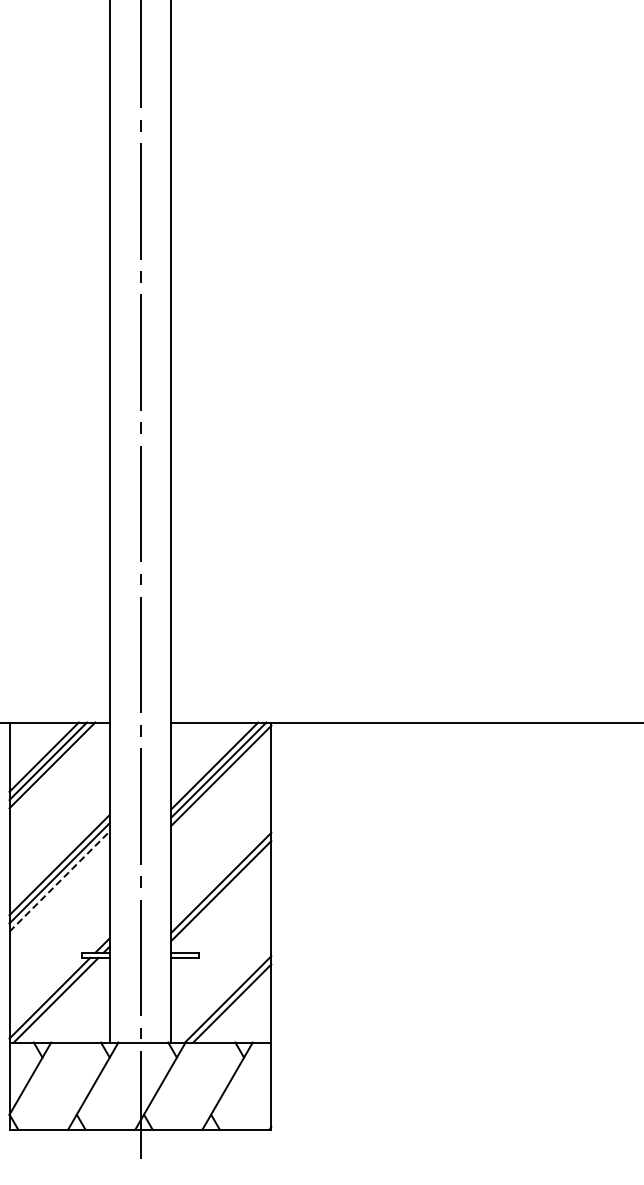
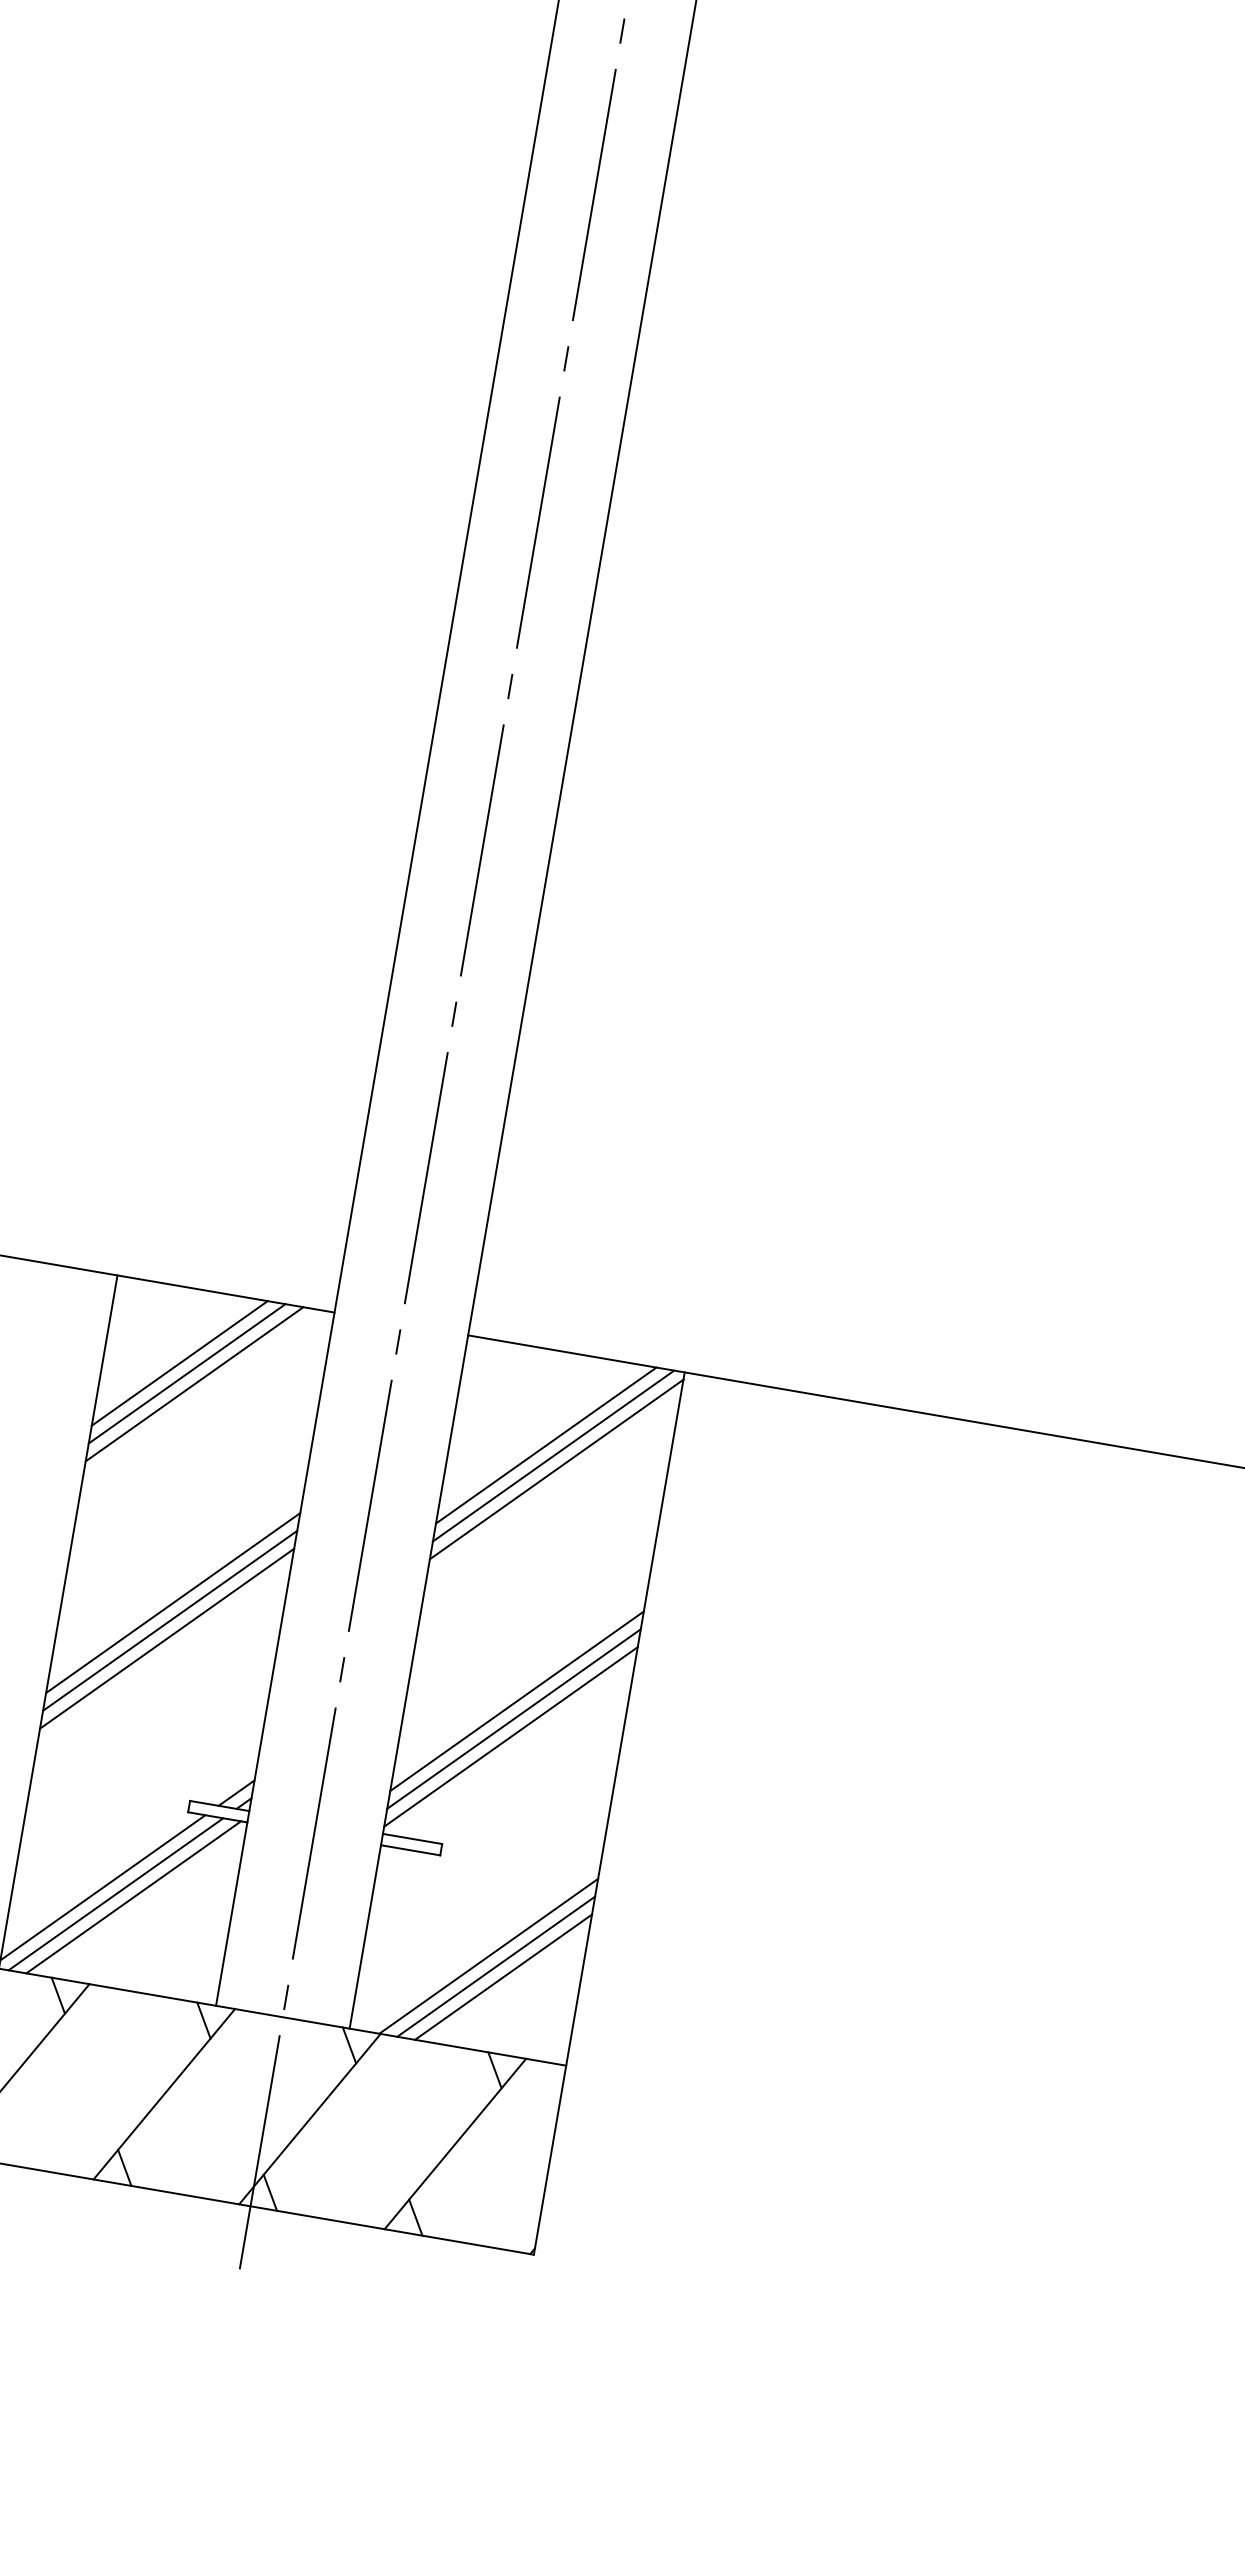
line: (59, 881) -> (166, 1638), dashed -> solid
line: (221, 899) -> (511, 1737), added
line: (64, 999) -> (134, 1895), added
line: (236, 1007) -> (503, 1976), added

